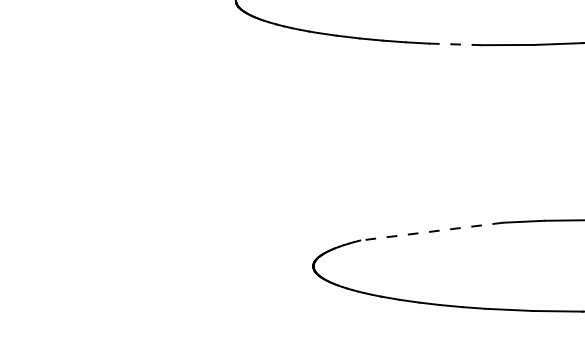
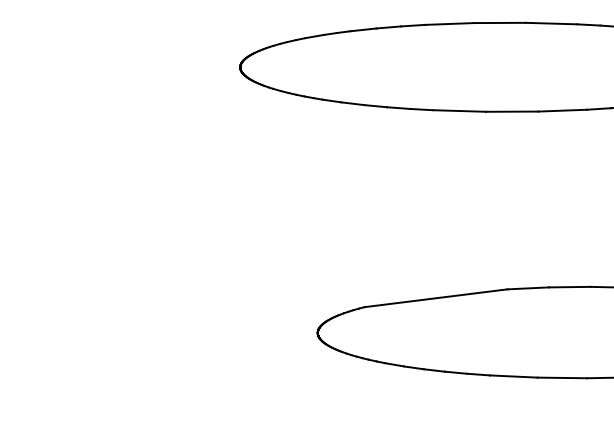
line: (456, 44) -> (460, 111), dashed -> solid
line: (432, 231) -> (436, 298), dashed -> solid

